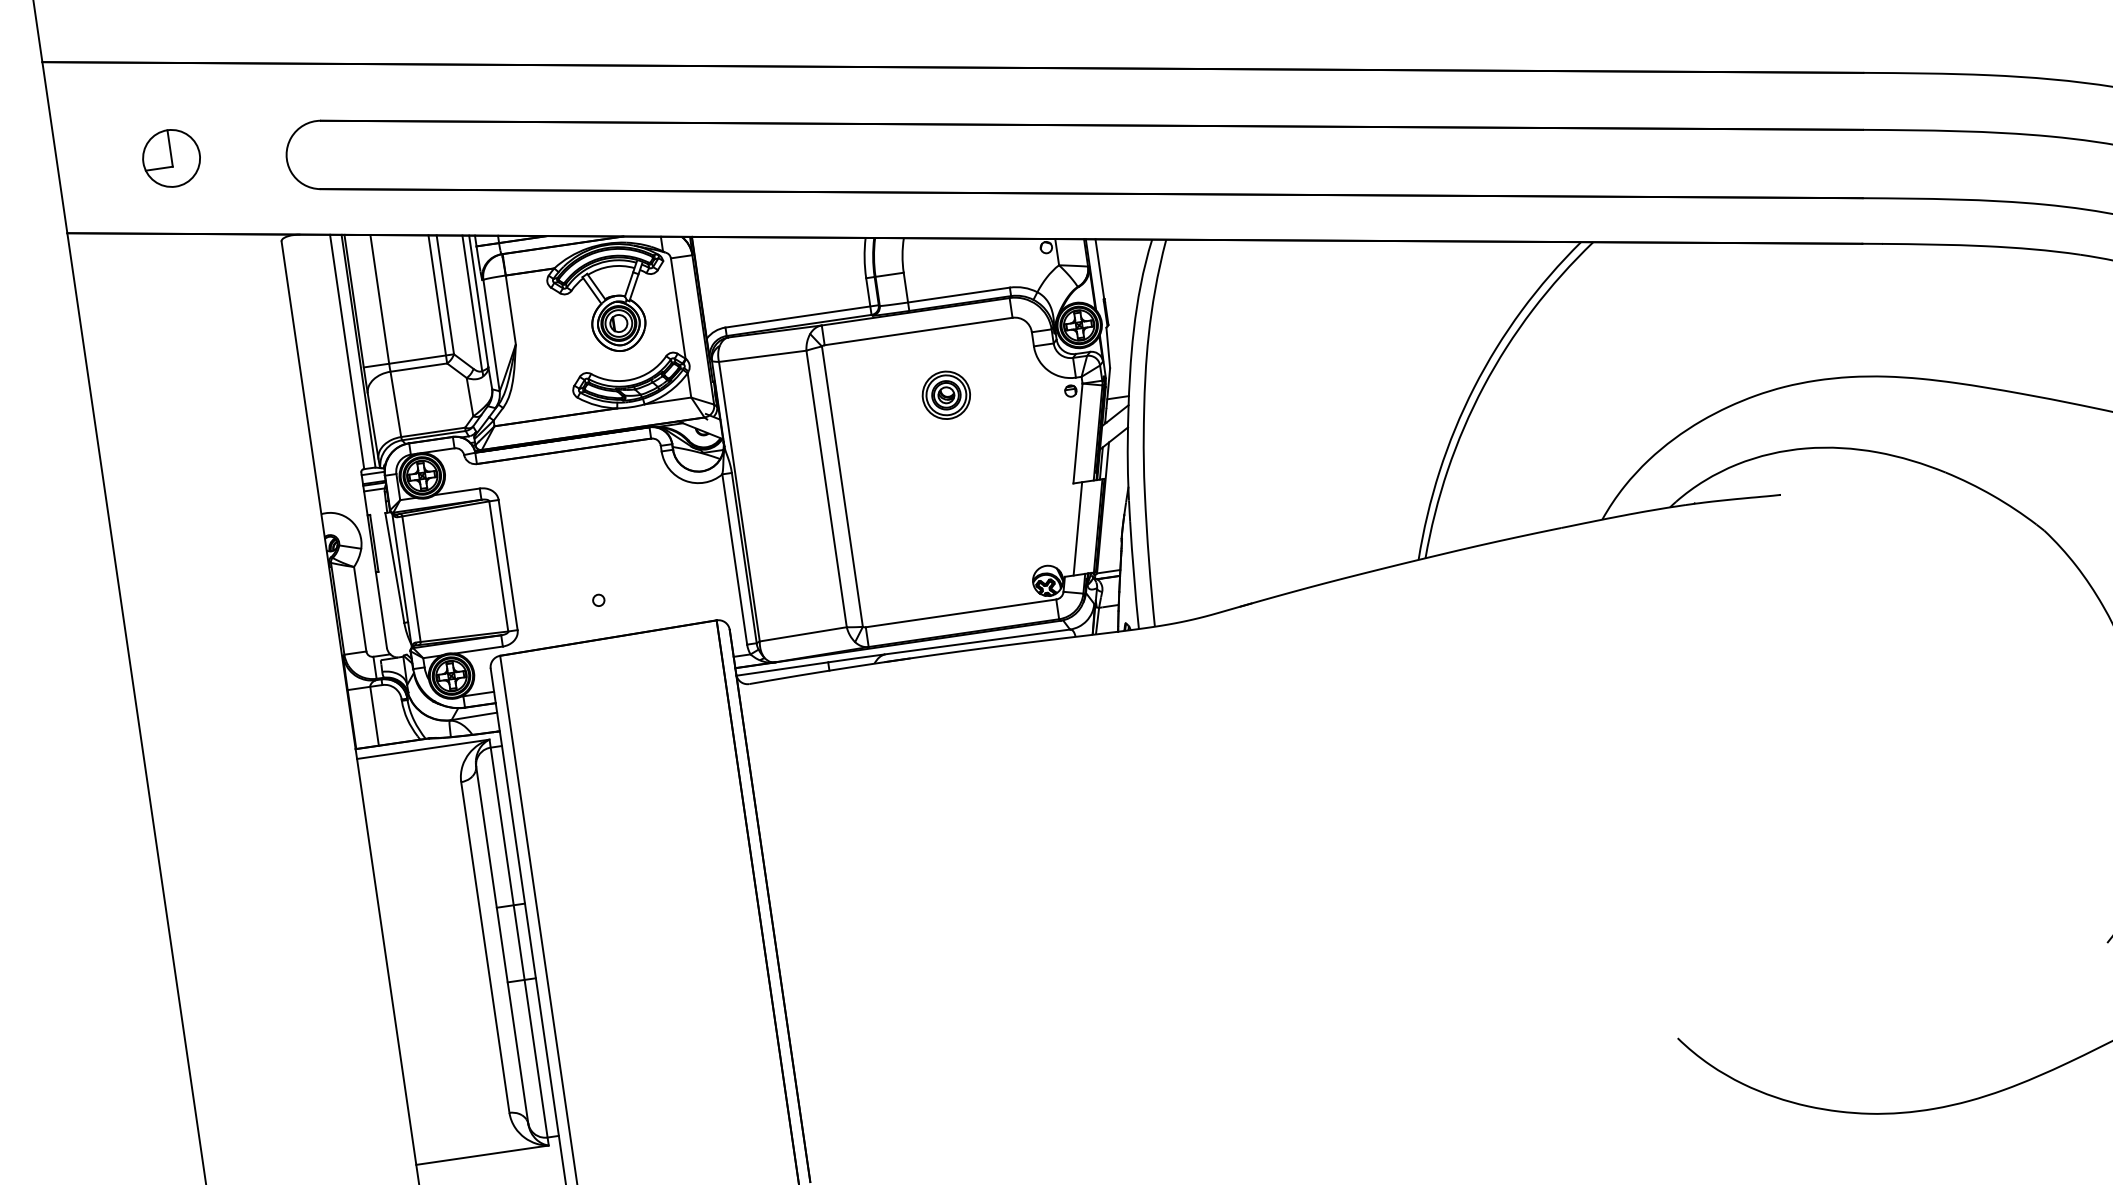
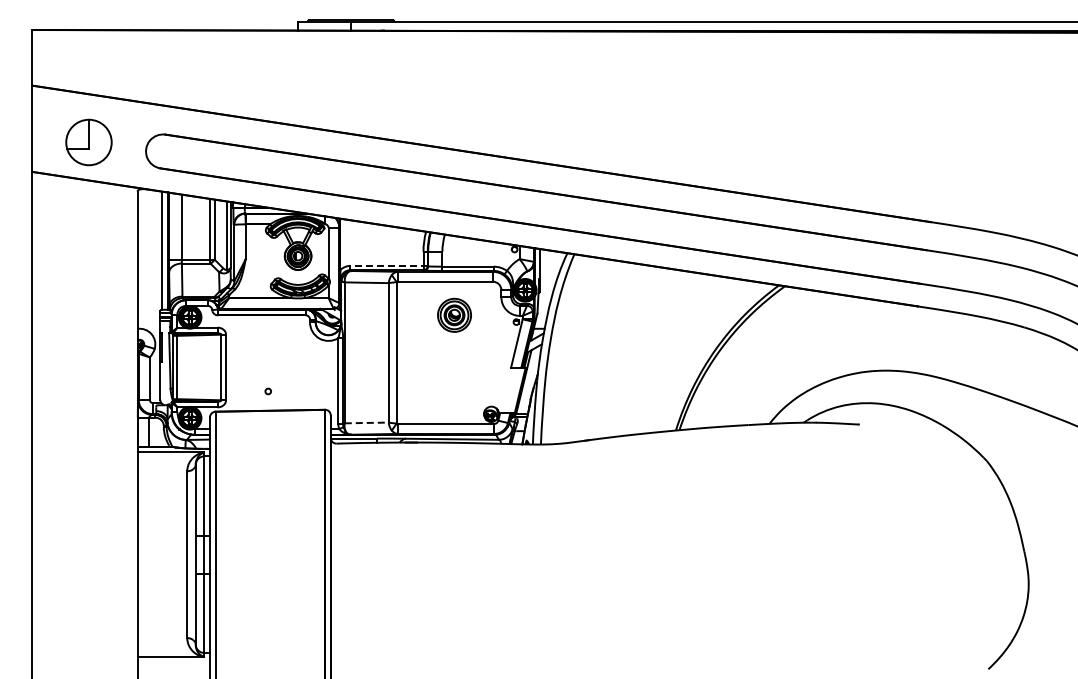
part: (172, 158) -> (89, 142), size x1.6
line: (802, 315) -> (389, 265), solid -> dashed
part: (945, 393) -> (454, 314), size x1.4
line: (1076, 528) -> (509, 390), removed
line: (802, 633) -> (366, 422), solid -> dashed

